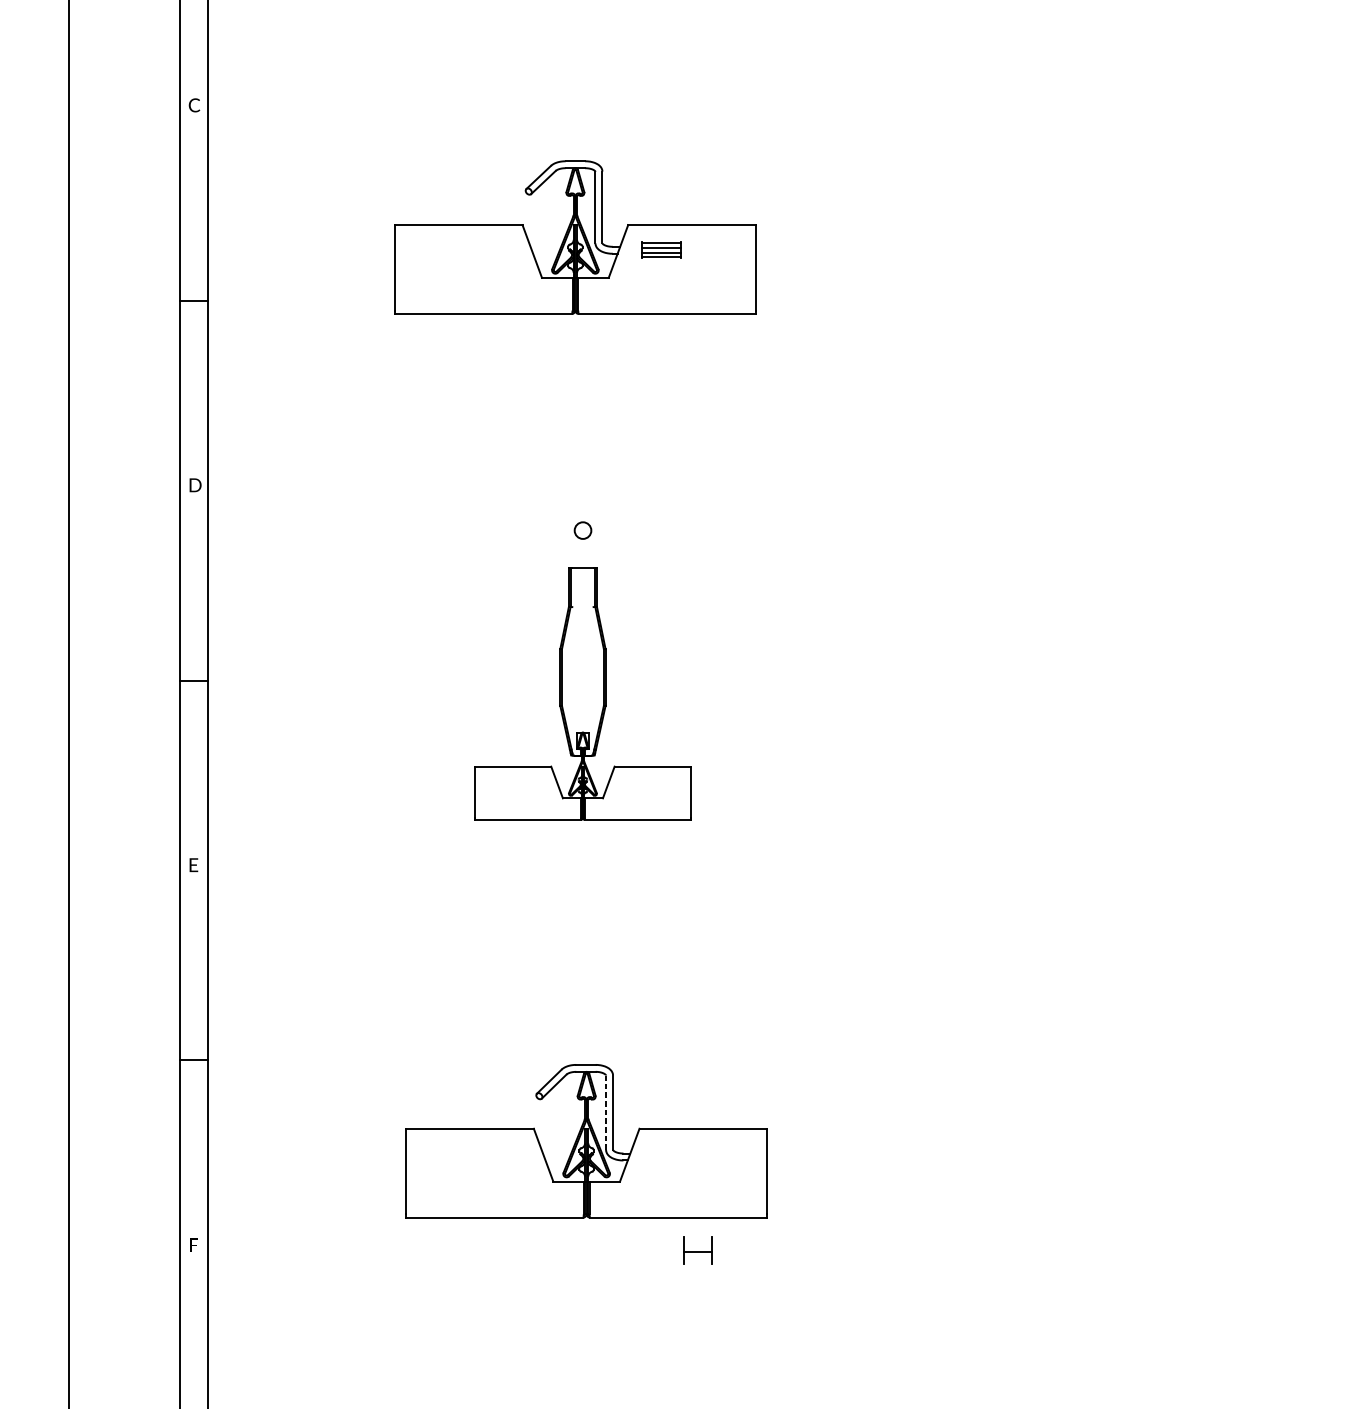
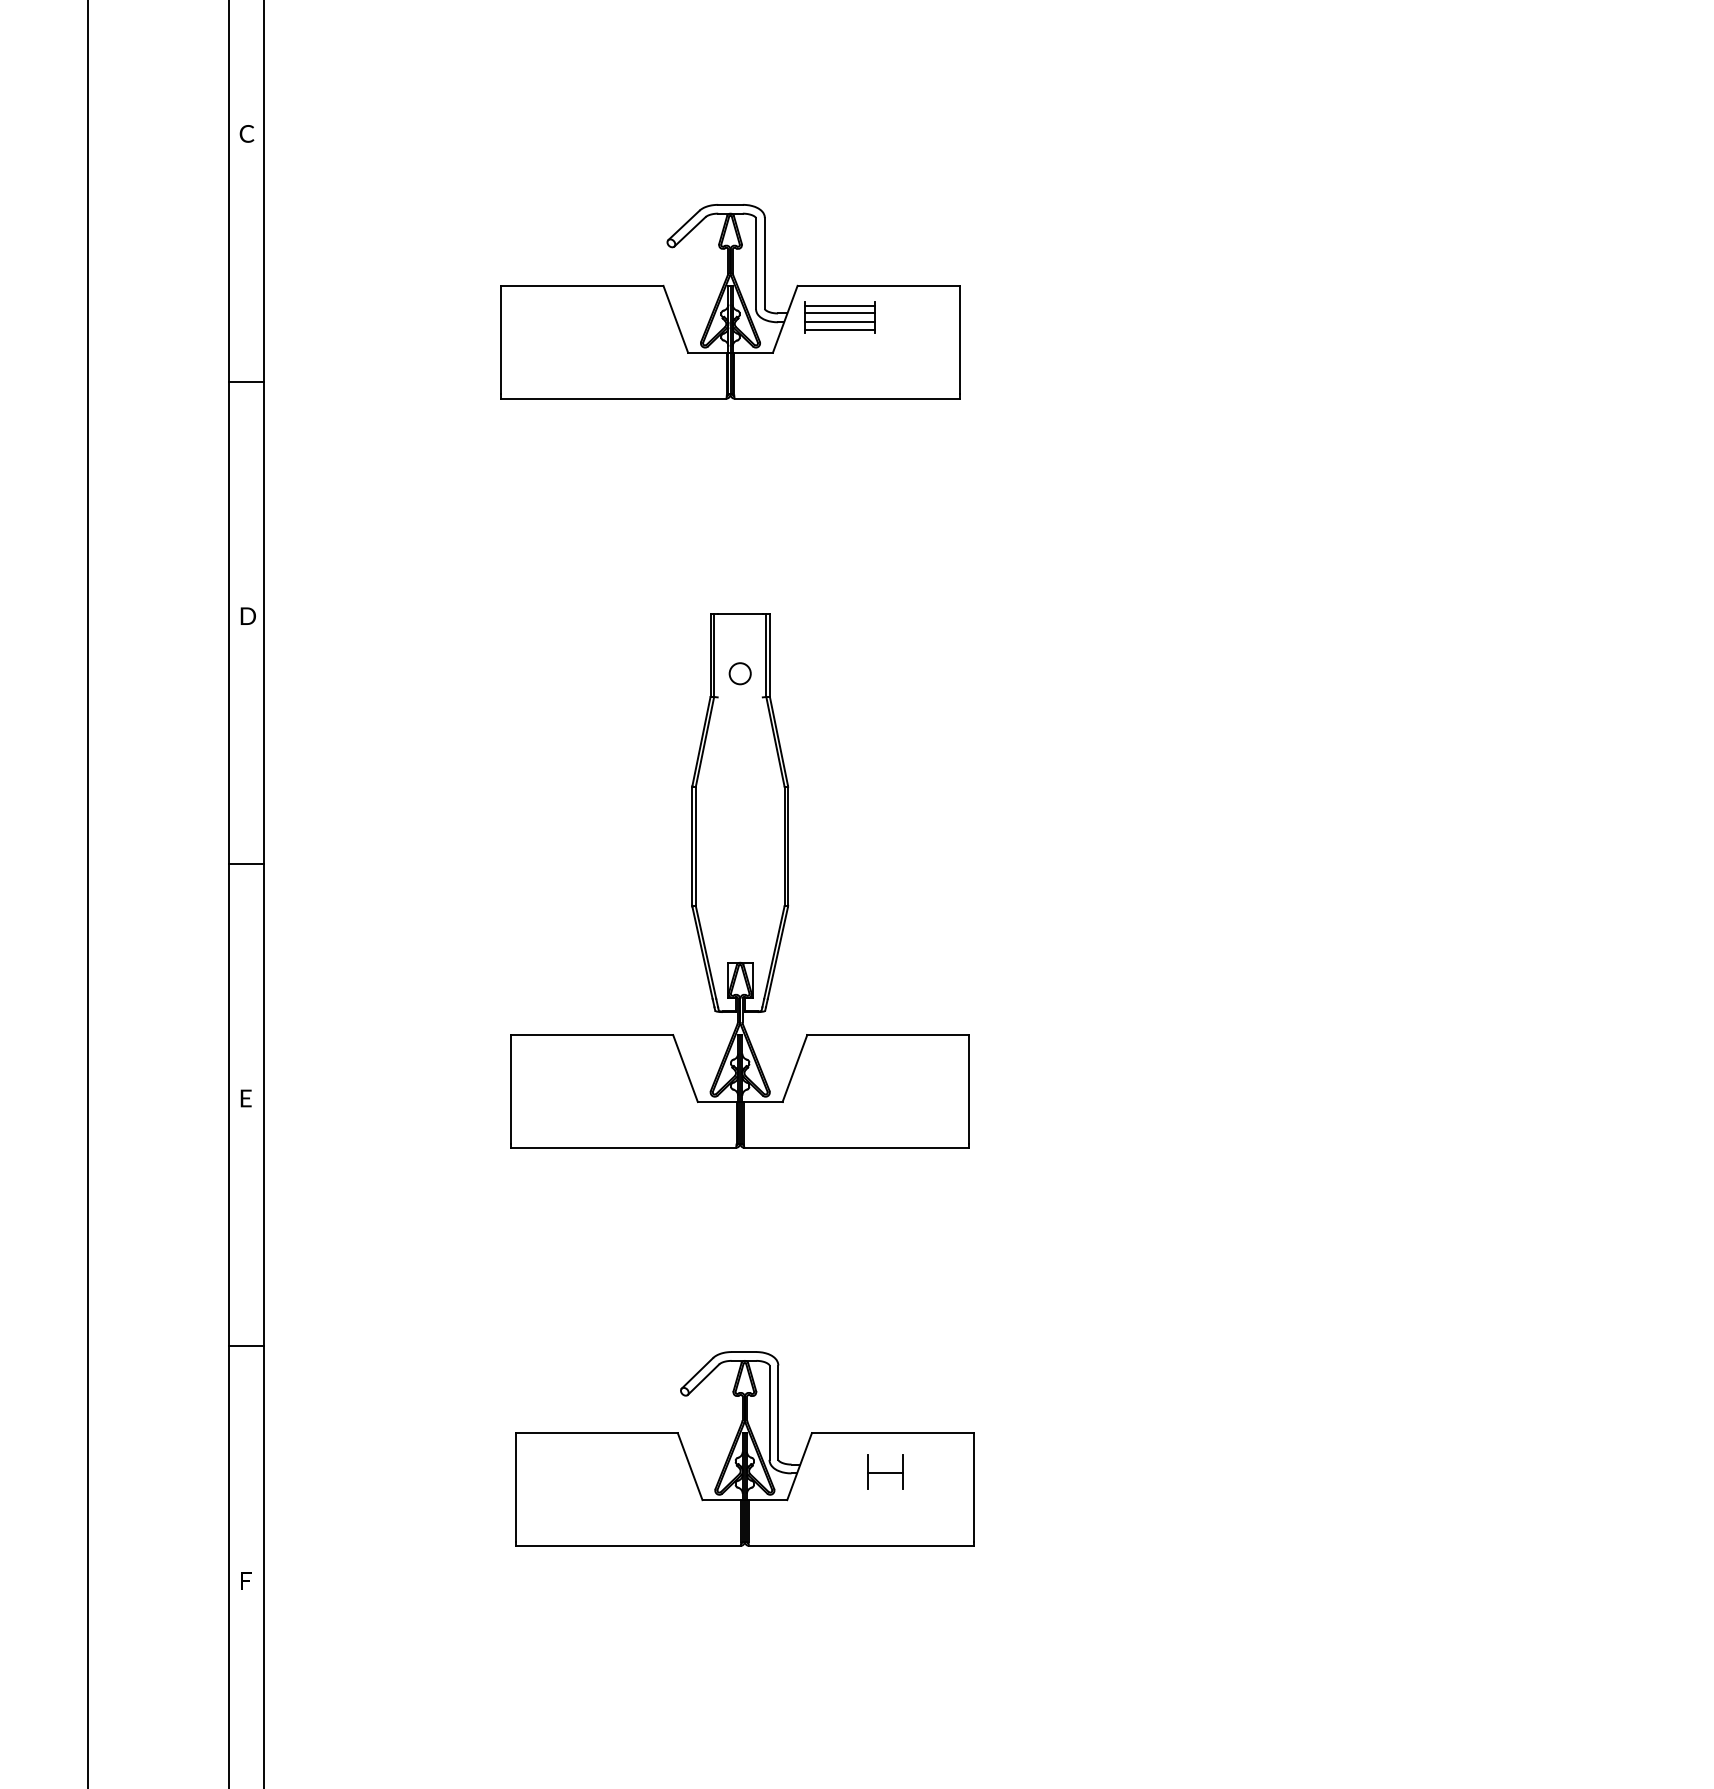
part: (661, 249) -> (839, 317), size x1.43
part: (582, 693) -> (739, 880), size x1.67
line: (606, 1112) -> (769, 1412), dashed -> solid
part: (697, 1250) -> (885, 1471), moved

